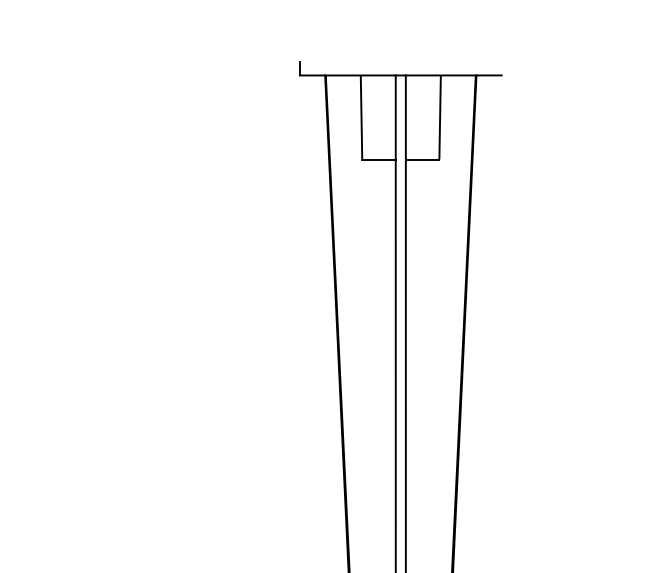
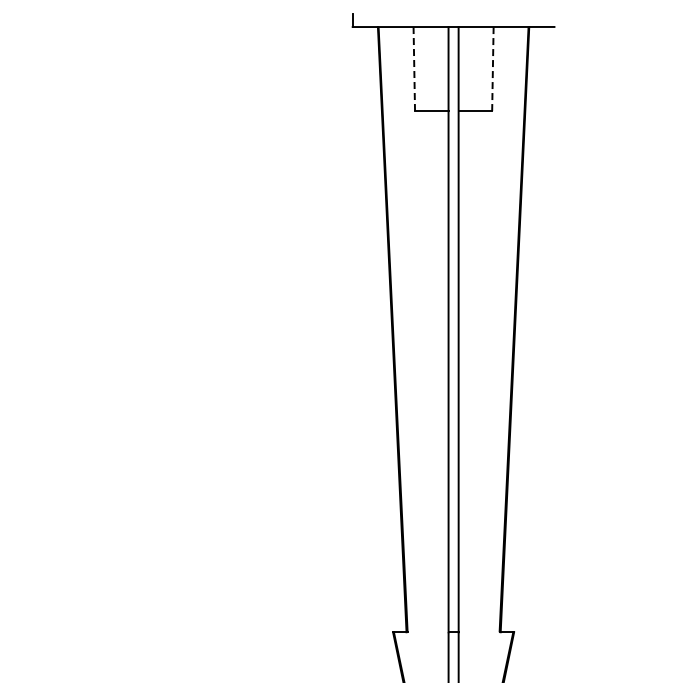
line: (361, 117) -> (414, 69), solid -> dashed
line: (439, 117) -> (492, 69), solid -> dashed

